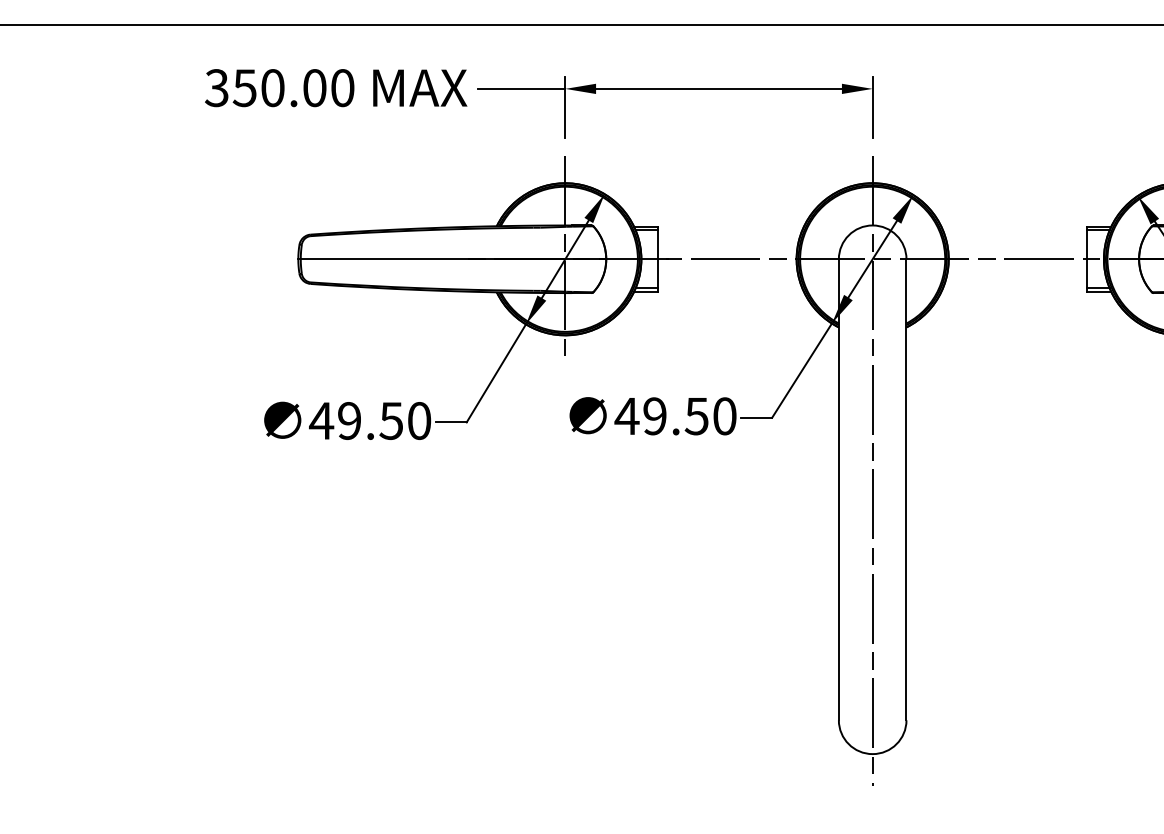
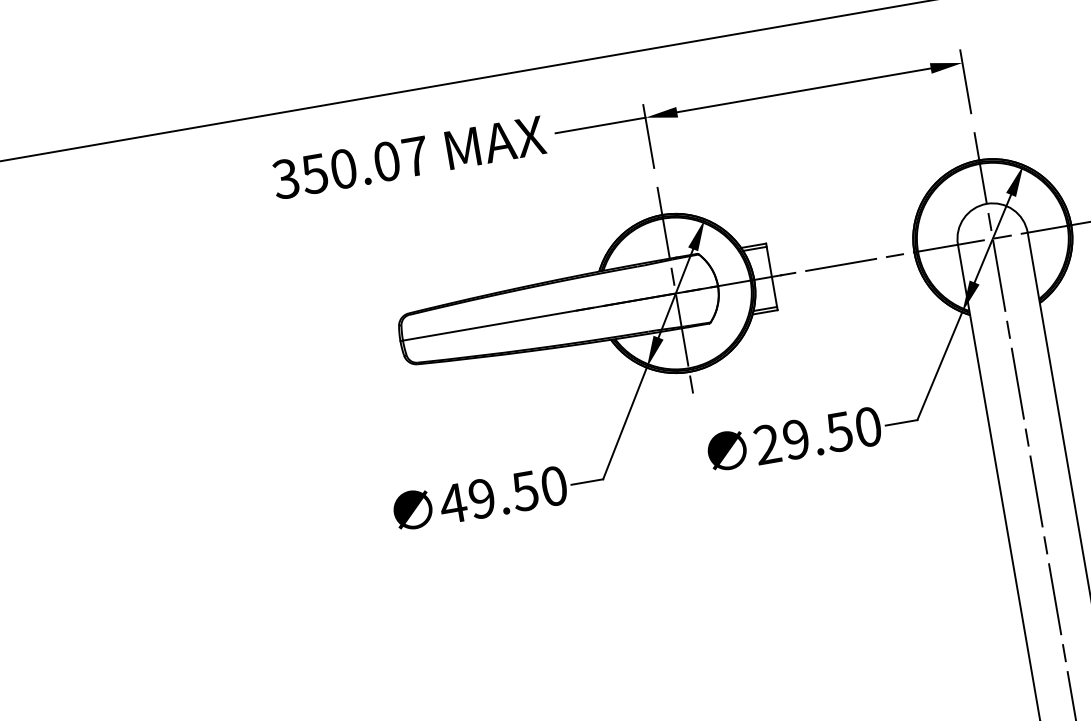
text: (342, 88) -> (415, 157), 350.00 -> 350.07
text: (626, 415) -> (766, 443), 49.50 -> 29.50

